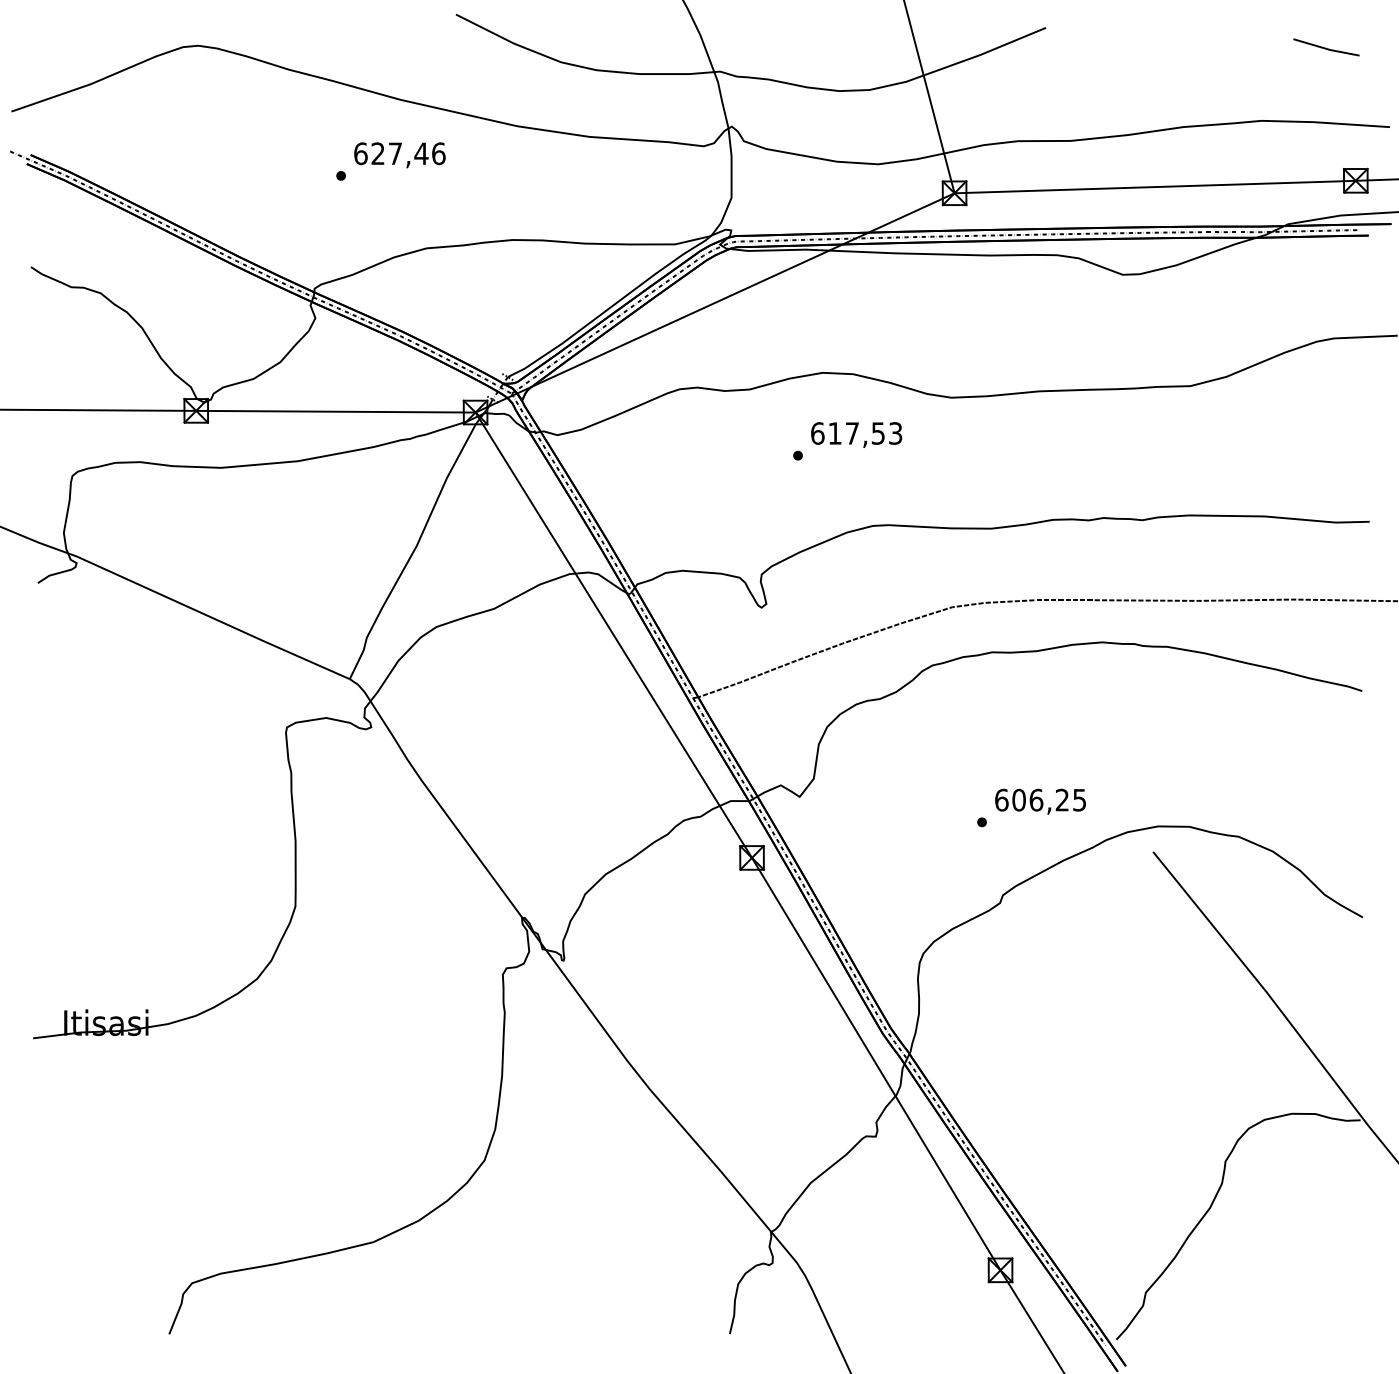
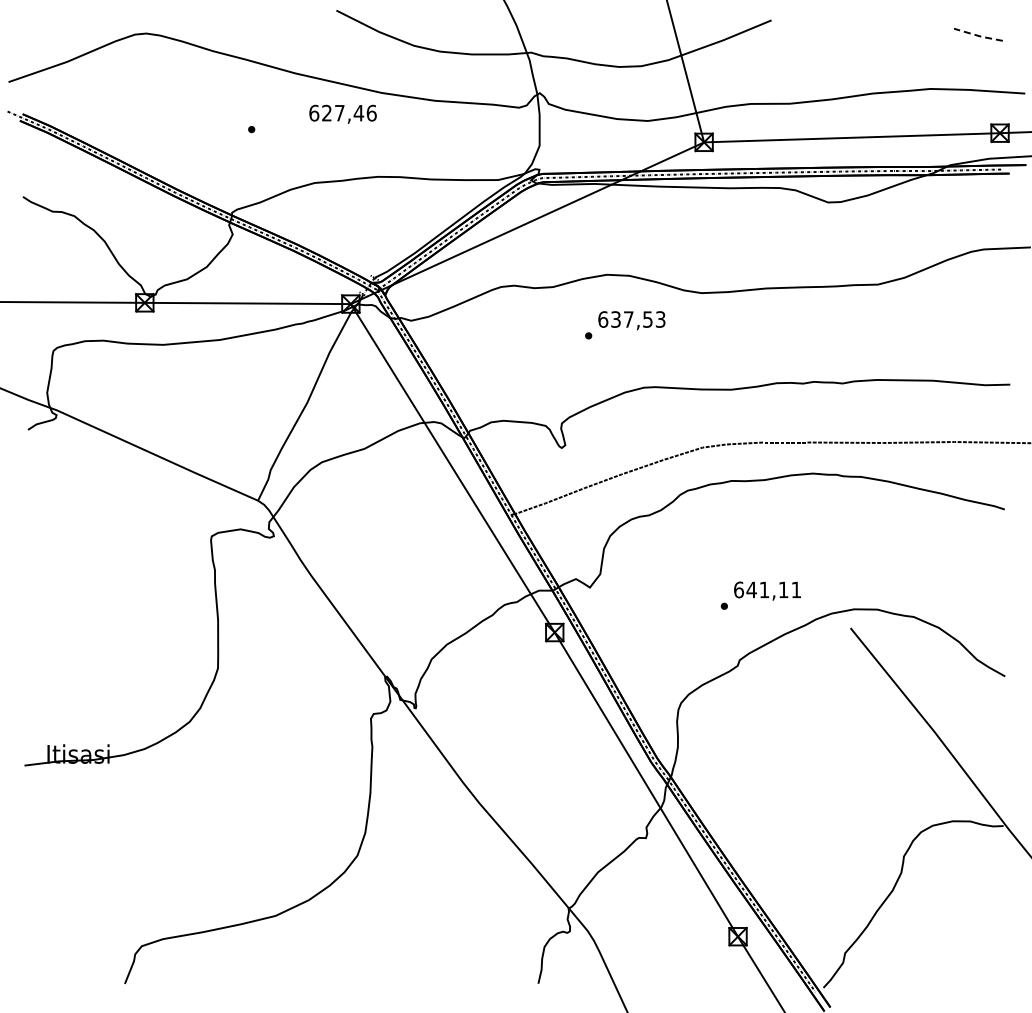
line: (1326, 48) -> (978, 35), solid -> dashed
text: (399, 154) -> (342, 113), moved
text: (834, 433) -> (615, 319), 617,53 -> 637,53
text: (1048, 799) -> (773, 589), 606,25 -> 641,11

